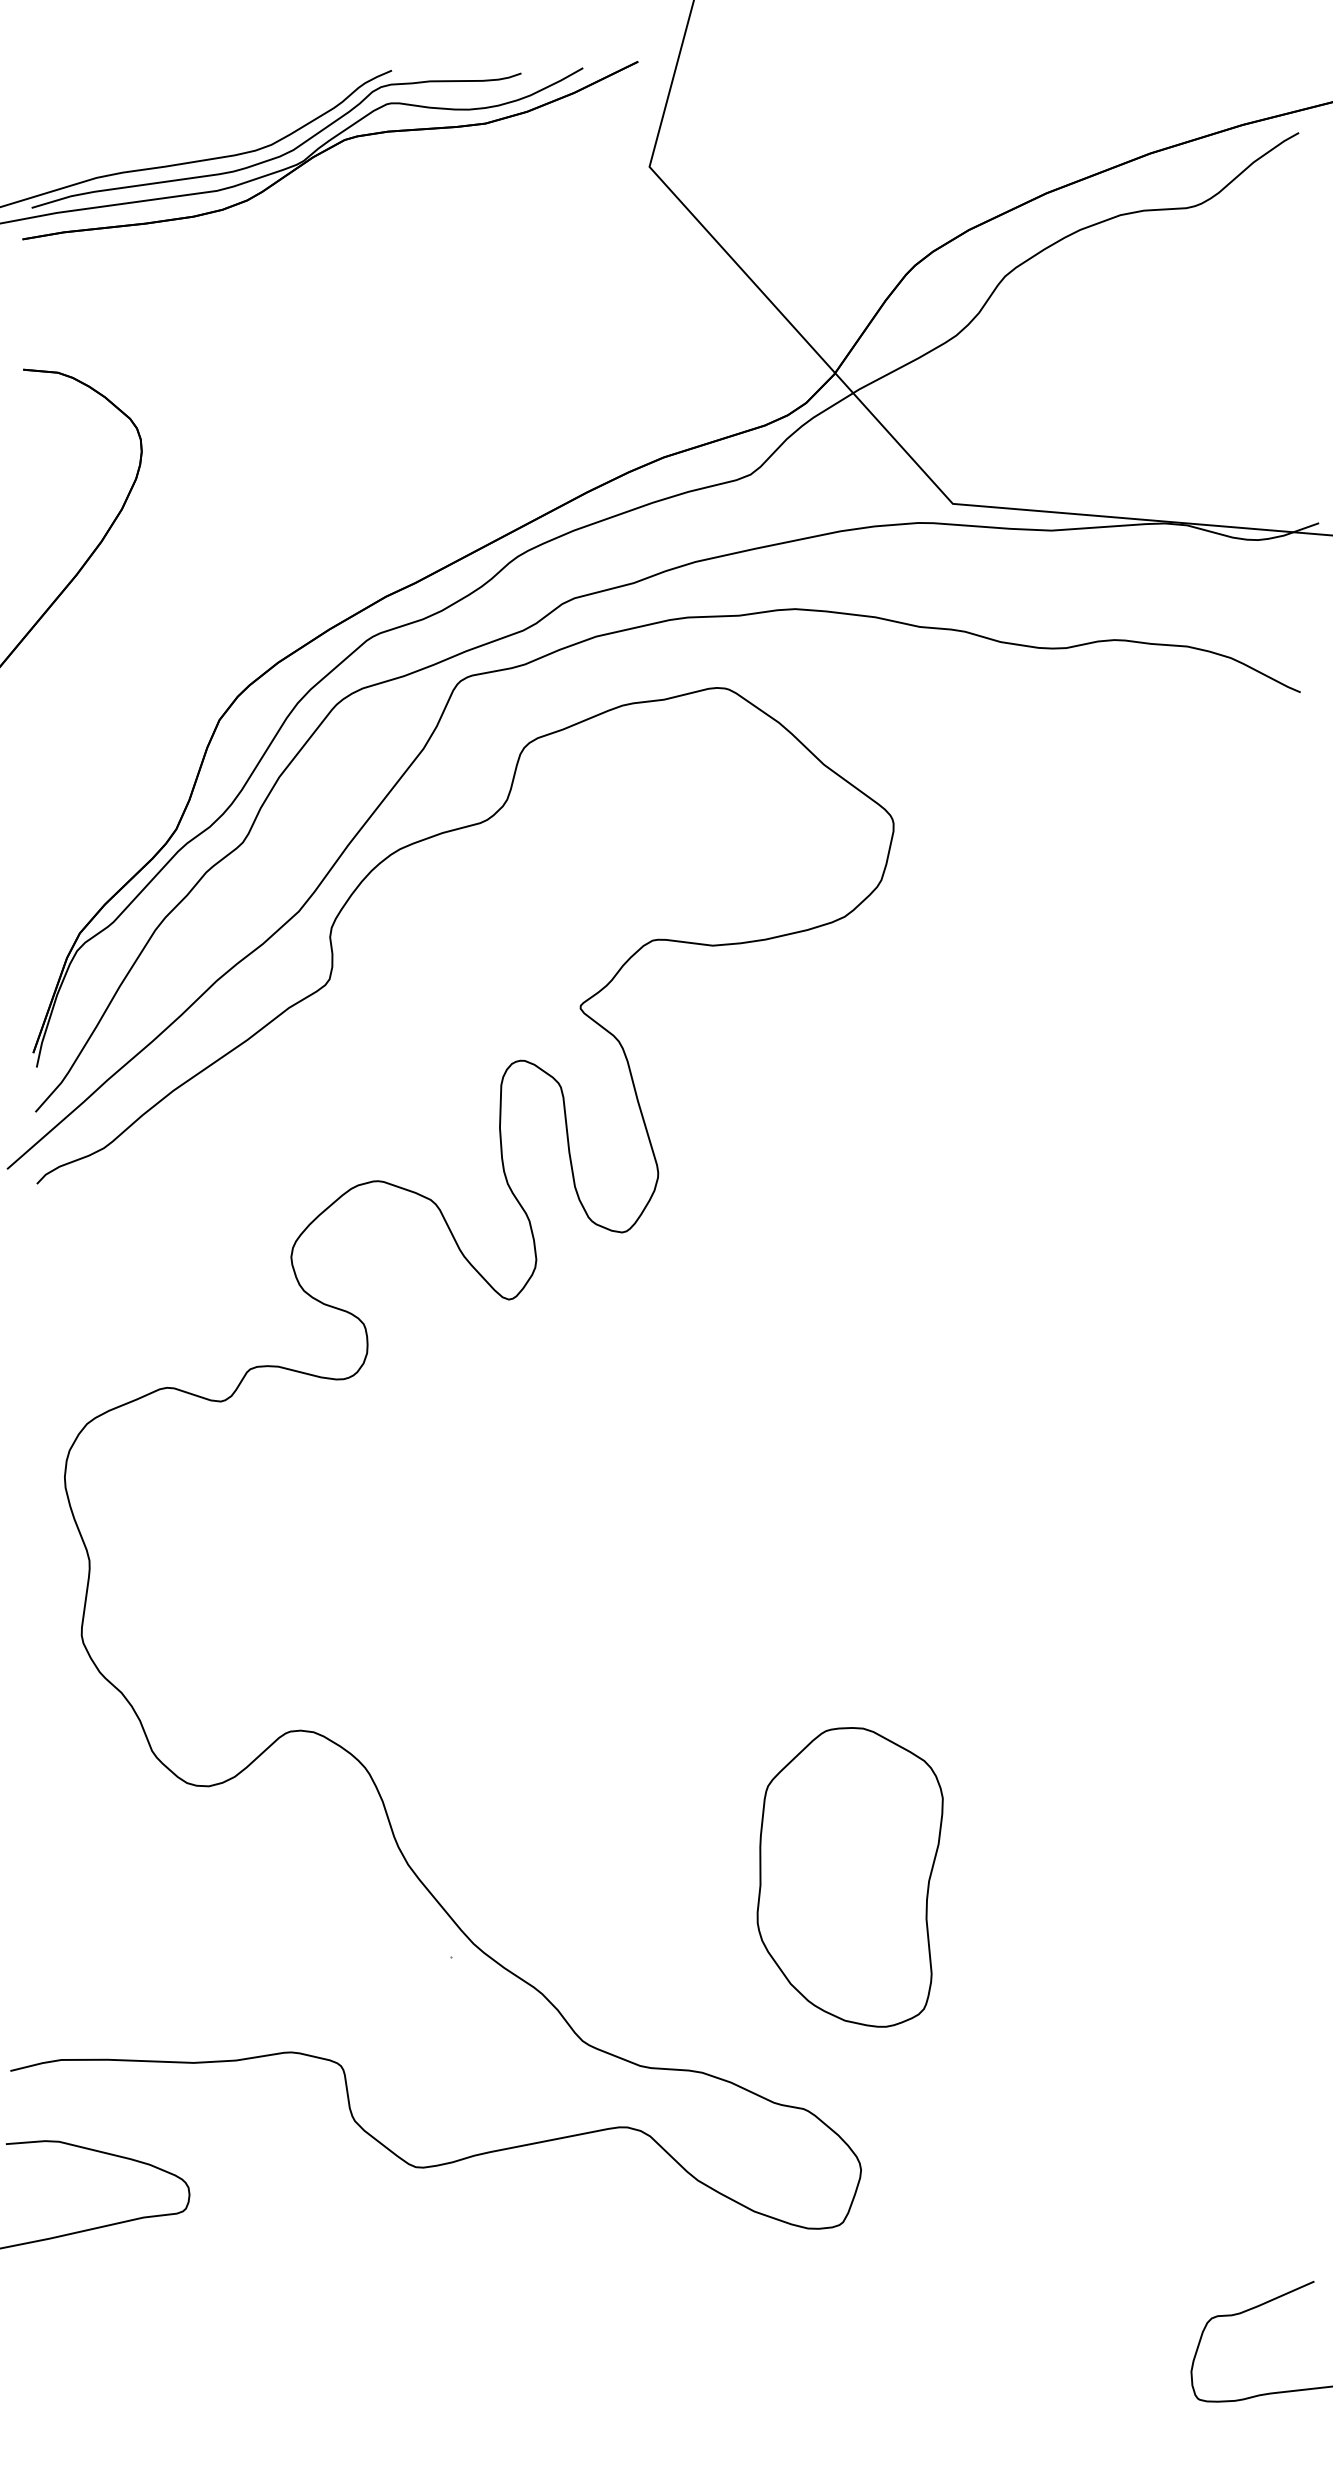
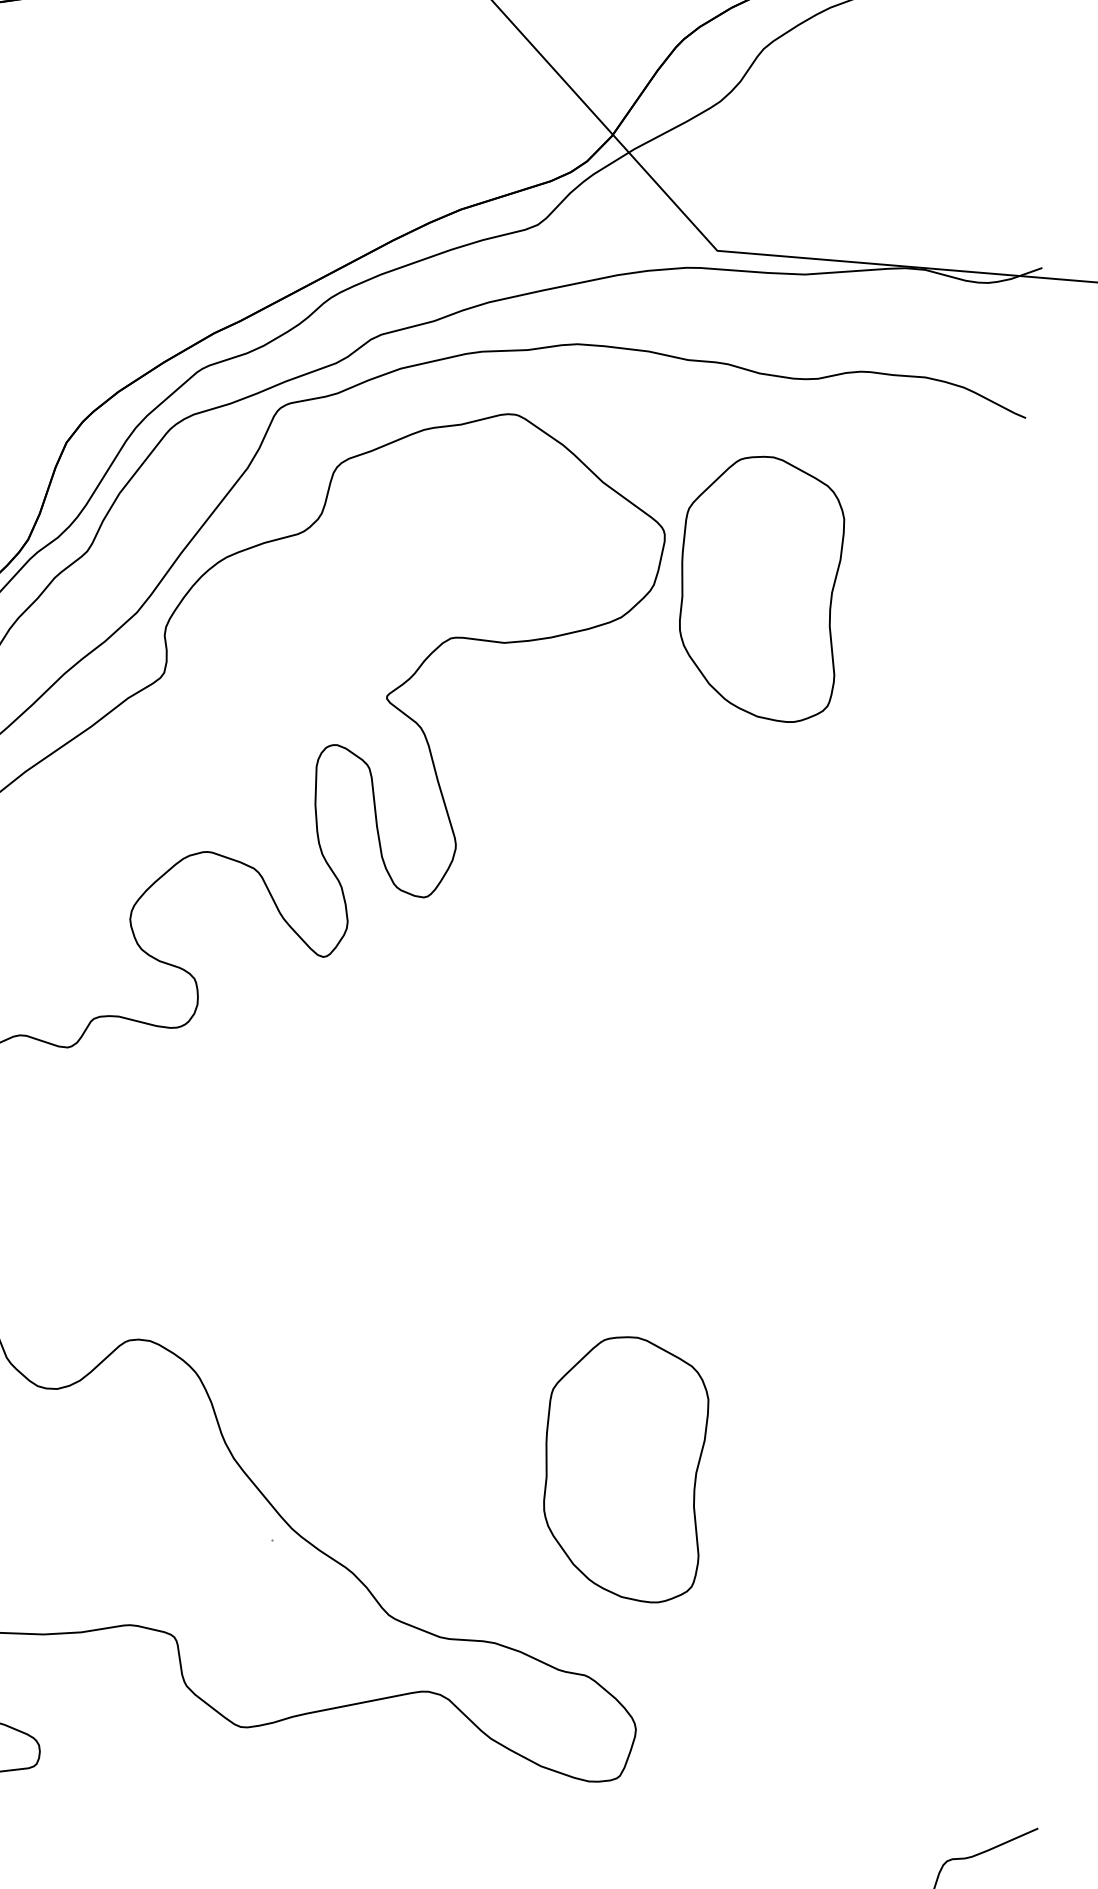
part: (1002, 885) -> (761, 589), added

